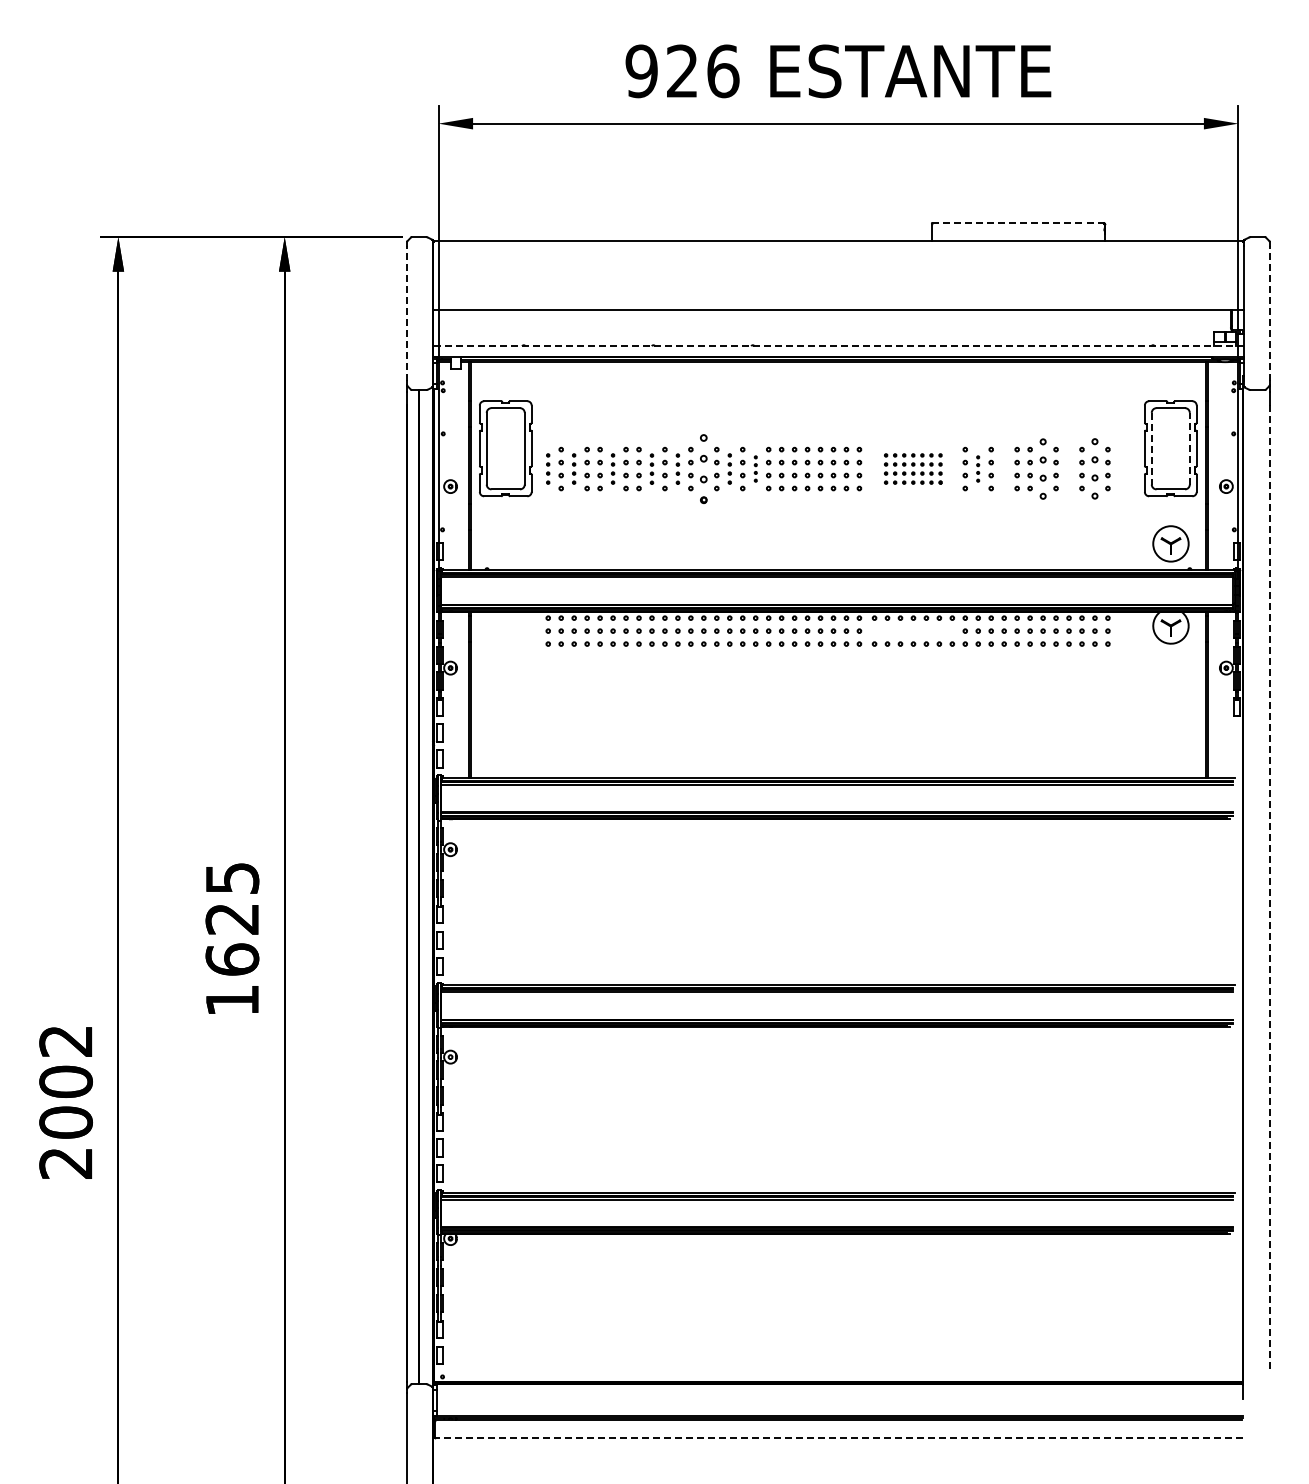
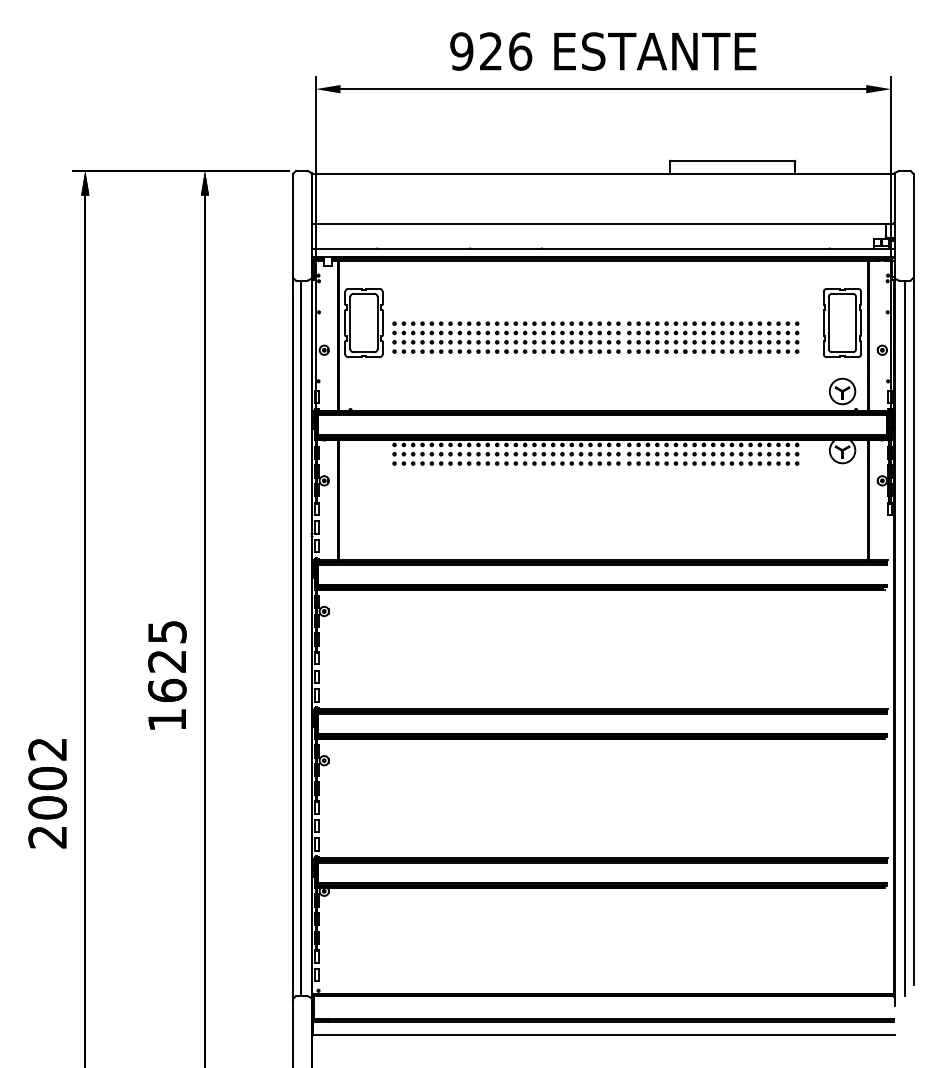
line: (1018, 222) -> (732, 160), dashed -> solid
line: (407, 313) -> (293, 225), dashed -> solid
line: (1269, 313) -> (913, 225), dashed -> solid
line: (837, 346) -> (602, 249), dashed -> solid
line: (1151, 448) -> (828, 322), dashed -> solid
line: (1189, 448) -> (855, 322), dashed -> solid
part: (547, 468) -> (394, 337), size x1.43
part: (573, 468) -> (412, 337), size x1.43
part: (612, 468) -> (440, 337), size x1.43
part: (703, 468) -> (506, 337), size x0.62
part: (729, 468) -> (524, 337), size x1.43
part: (755, 468) -> (543, 337), size x1.67
part: (912, 468) -> (656, 337), size x1.43
part: (977, 468) -> (703, 337), size x1.67
part: (1003, 468) -> (722, 337), added
part: (1042, 468) -> (750, 337), size x0.71
part: (651, 469) -> (468, 337), size x1.43
part: (677, 469) -> (487, 337), size x1.43
part: (1068, 469) -> (768, 337), added
part: (1094, 469) -> (787, 337), size x0.71
part: (912, 630) -> (656, 453), added
line: (1269, 886) -> (913, 637), dashed -> solid
line: (1257, 887) -> (904, 638), added
line: (838, 1437) -> (603, 1034), dashed -> solid

